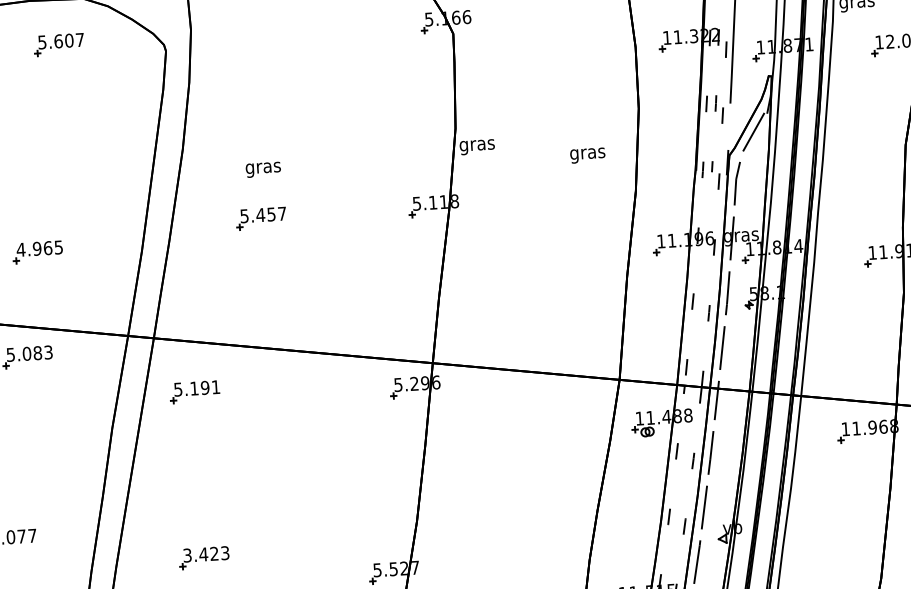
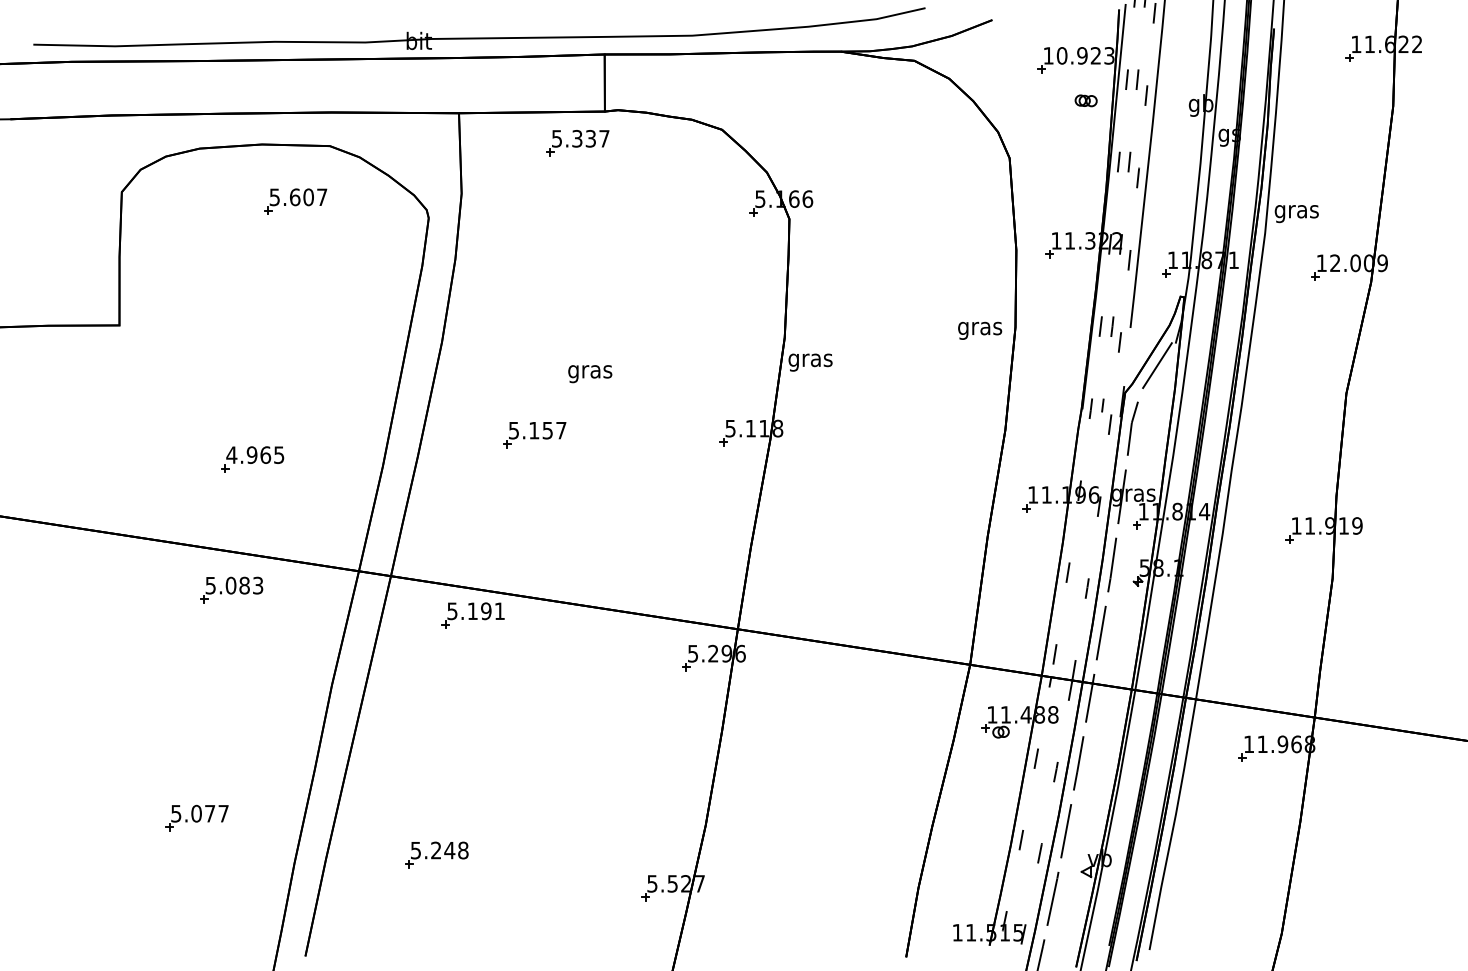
text: (588, 155) -> (980, 330), moved
text: (263, 170) -> (590, 374), moved
text: (260, 215) -> (533, 430), 5.457 -> 5.157
part: (194, 391) -> (472, 615), moved
text: (206, 554) -> (439, 850), 3.423 -> 5.248

